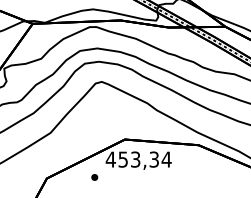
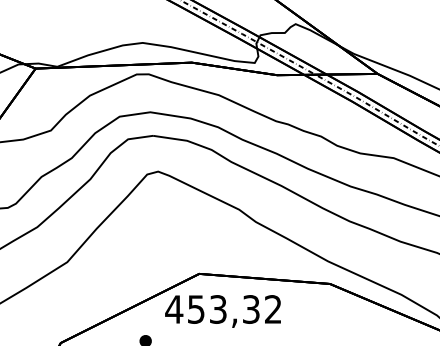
text: (166, 159) -> (272, 309), 453,34 -> 453,32

